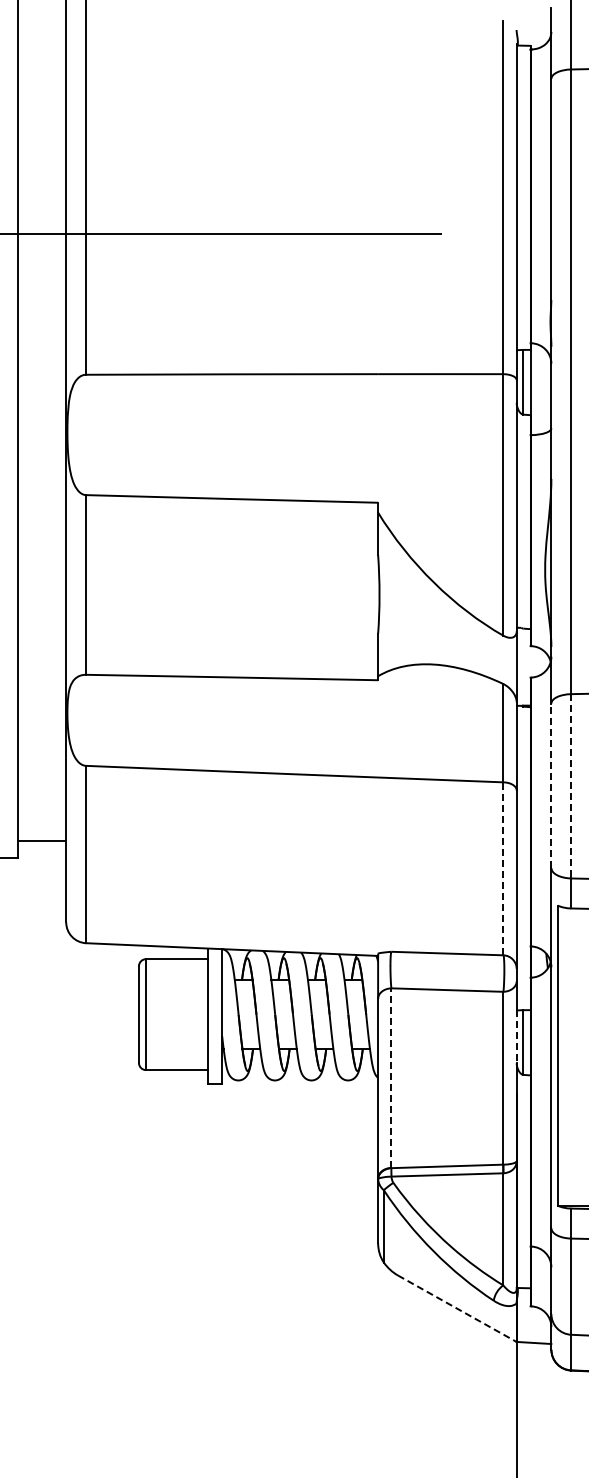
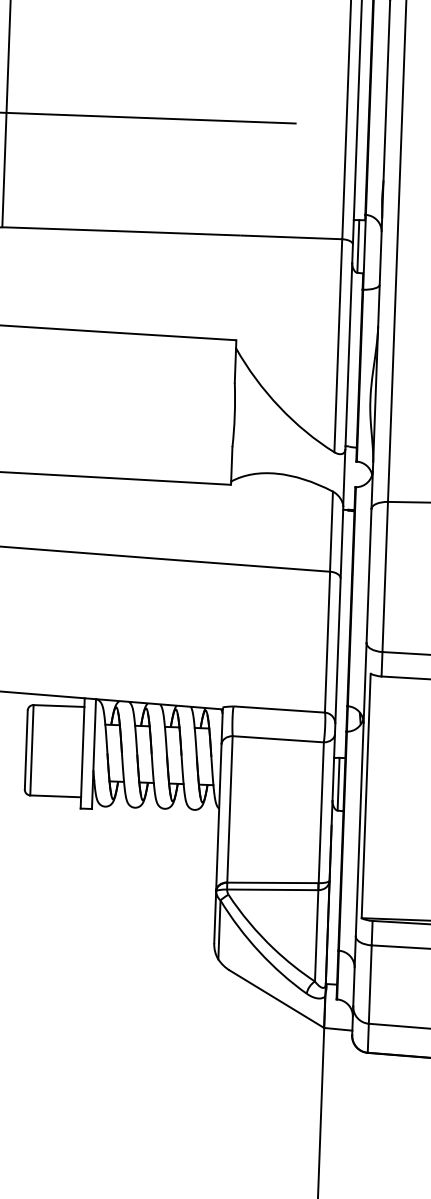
line: (551, 785) -> (369, 575), dashed -> solid
line: (571, 786) -> (385, 577), dashed -> solid
line: (503, 868) -> (327, 641), dashed -> solid
line: (516, 1037) -> (333, 779), dashed -> solid
line: (391, 1078) -> (230, 809), dashed -> solid
line: (457, 1308) -> (276, 998), dashed -> solid

